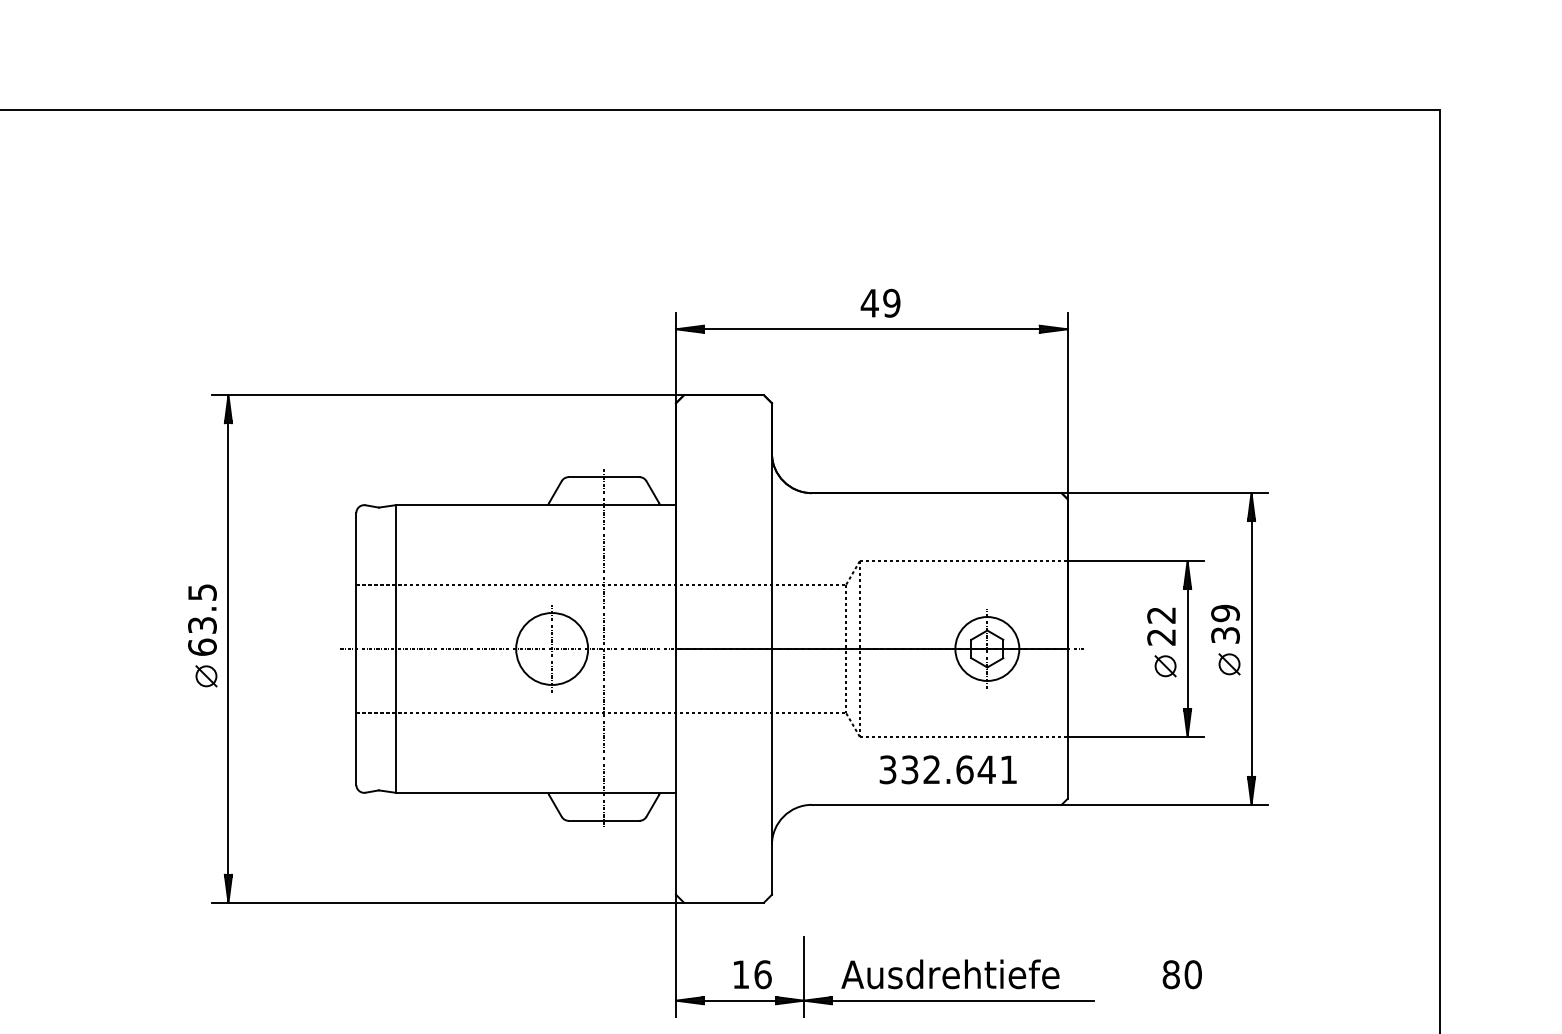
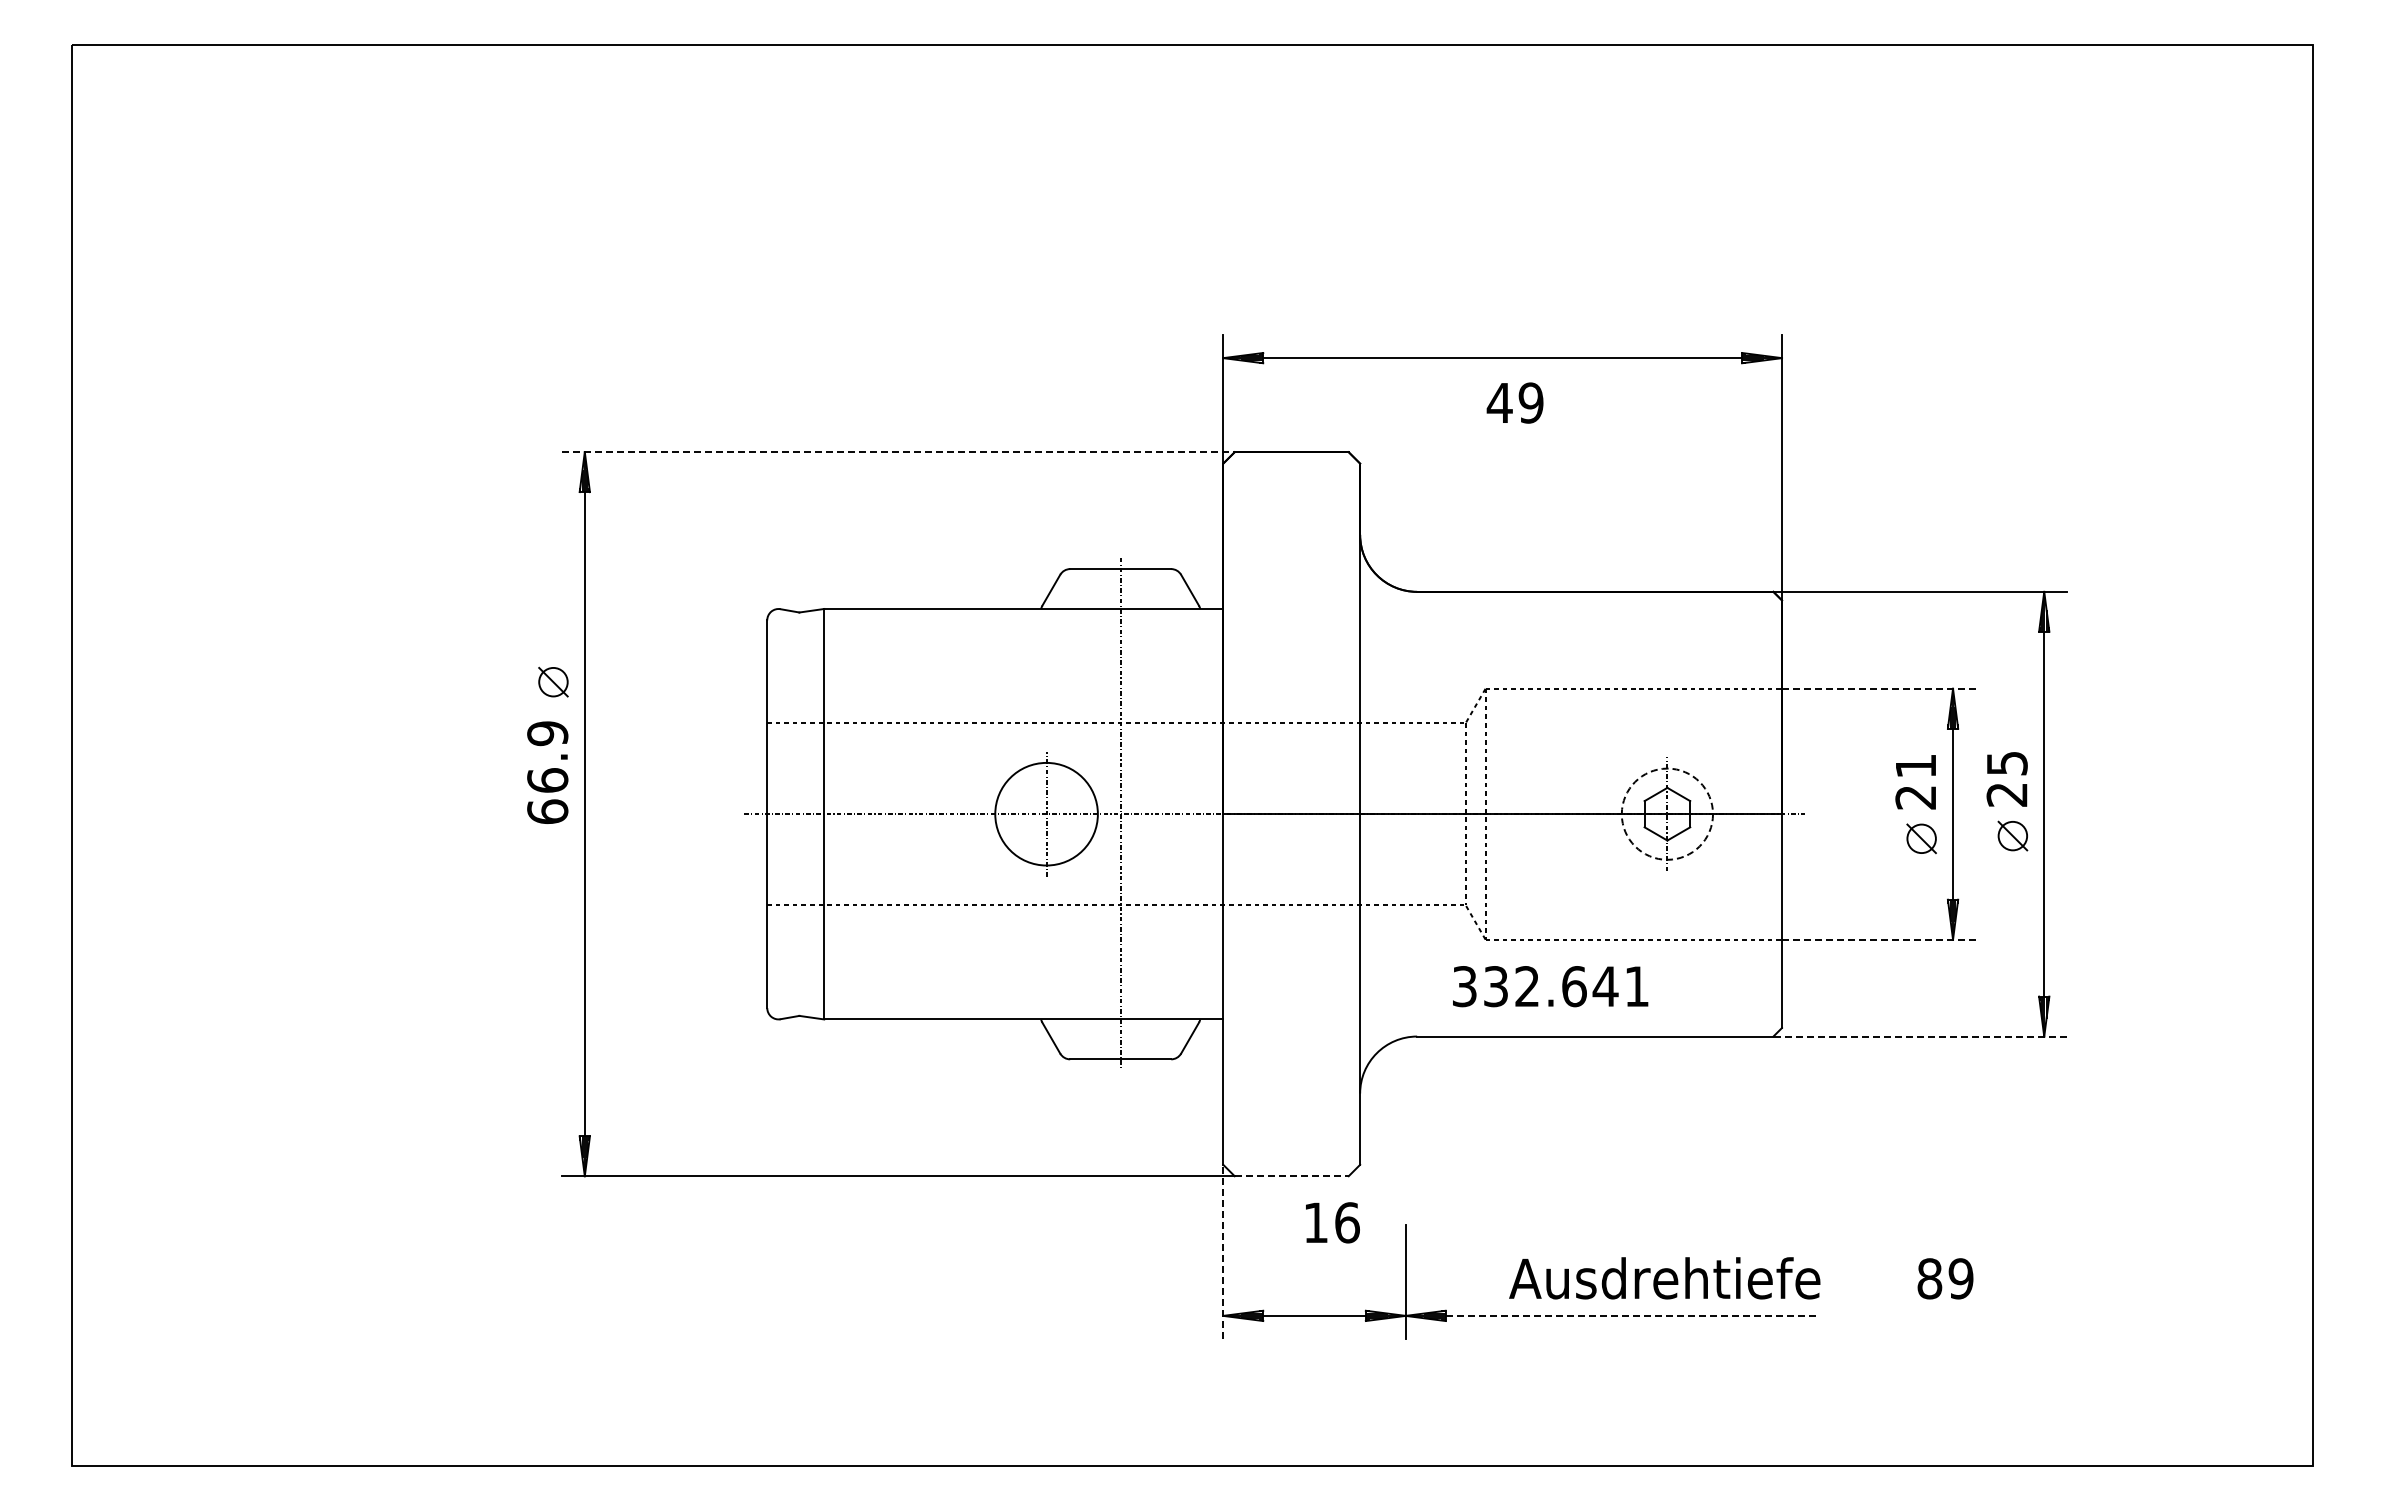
text: (880, 302) -> (1514, 402), moved
line: (448, 395) -> (898, 452), solid -> dashed
line: (1135, 560) -> (1878, 688), solid -> dashed
text: (202, 608) -> (547, 756), 63.5 -> 66.9
text: (1161, 615) -> (1915, 766), 22 -> 21
text: (1225, 623) -> (2006, 778), 39 -> 25
circle: (987, 648) -> (1667, 813), solid -> dashed
part: (206, 675) -> (553, 681), moved
line: (1135, 736) -> (1878, 939), solid -> dashed
text: (948, 769) -> (1550, 986), moved
line: (1164, 804) -> (1920, 1036), solid -> dashed
line: (724, 902) -> (1292, 1176), solid -> dashed
line: (676, 955) -> (1223, 1251), solid -> dashed
text: (752, 974) -> (1332, 1222), moved
text: (950, 974) -> (1664, 1278), moved
text: (1192, 974) -> (1960, 1278), 80 -> 89
line: (962, 1000) -> (1632, 1315), solid -> dashed

